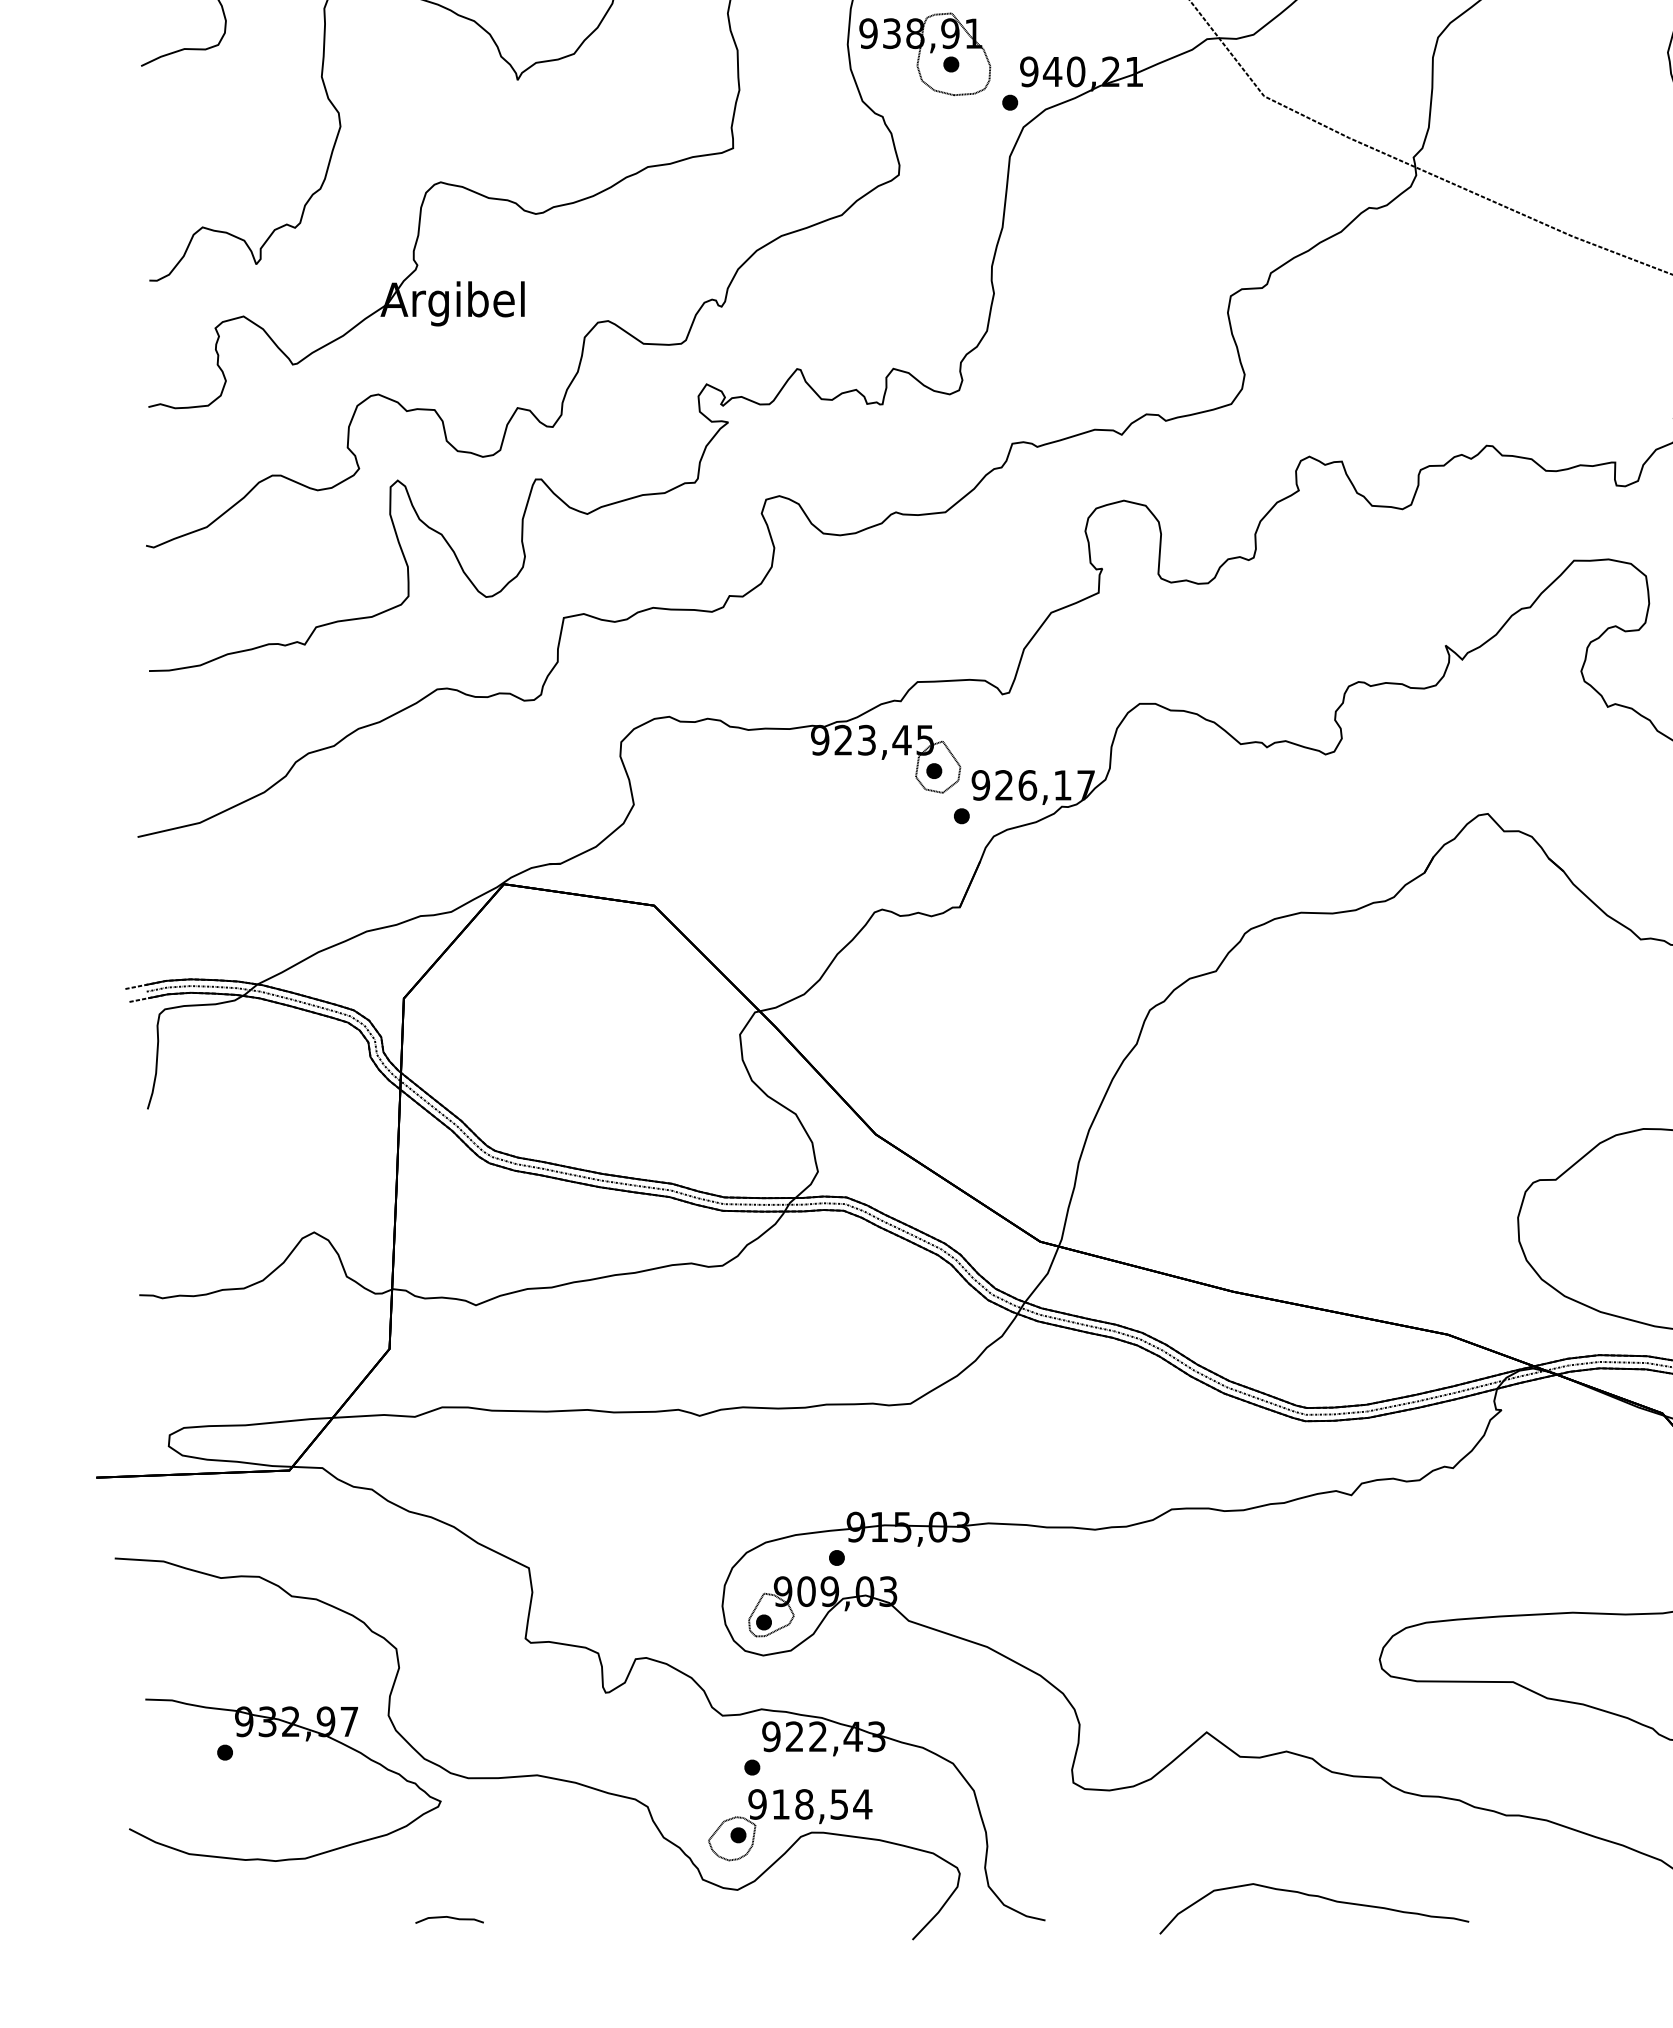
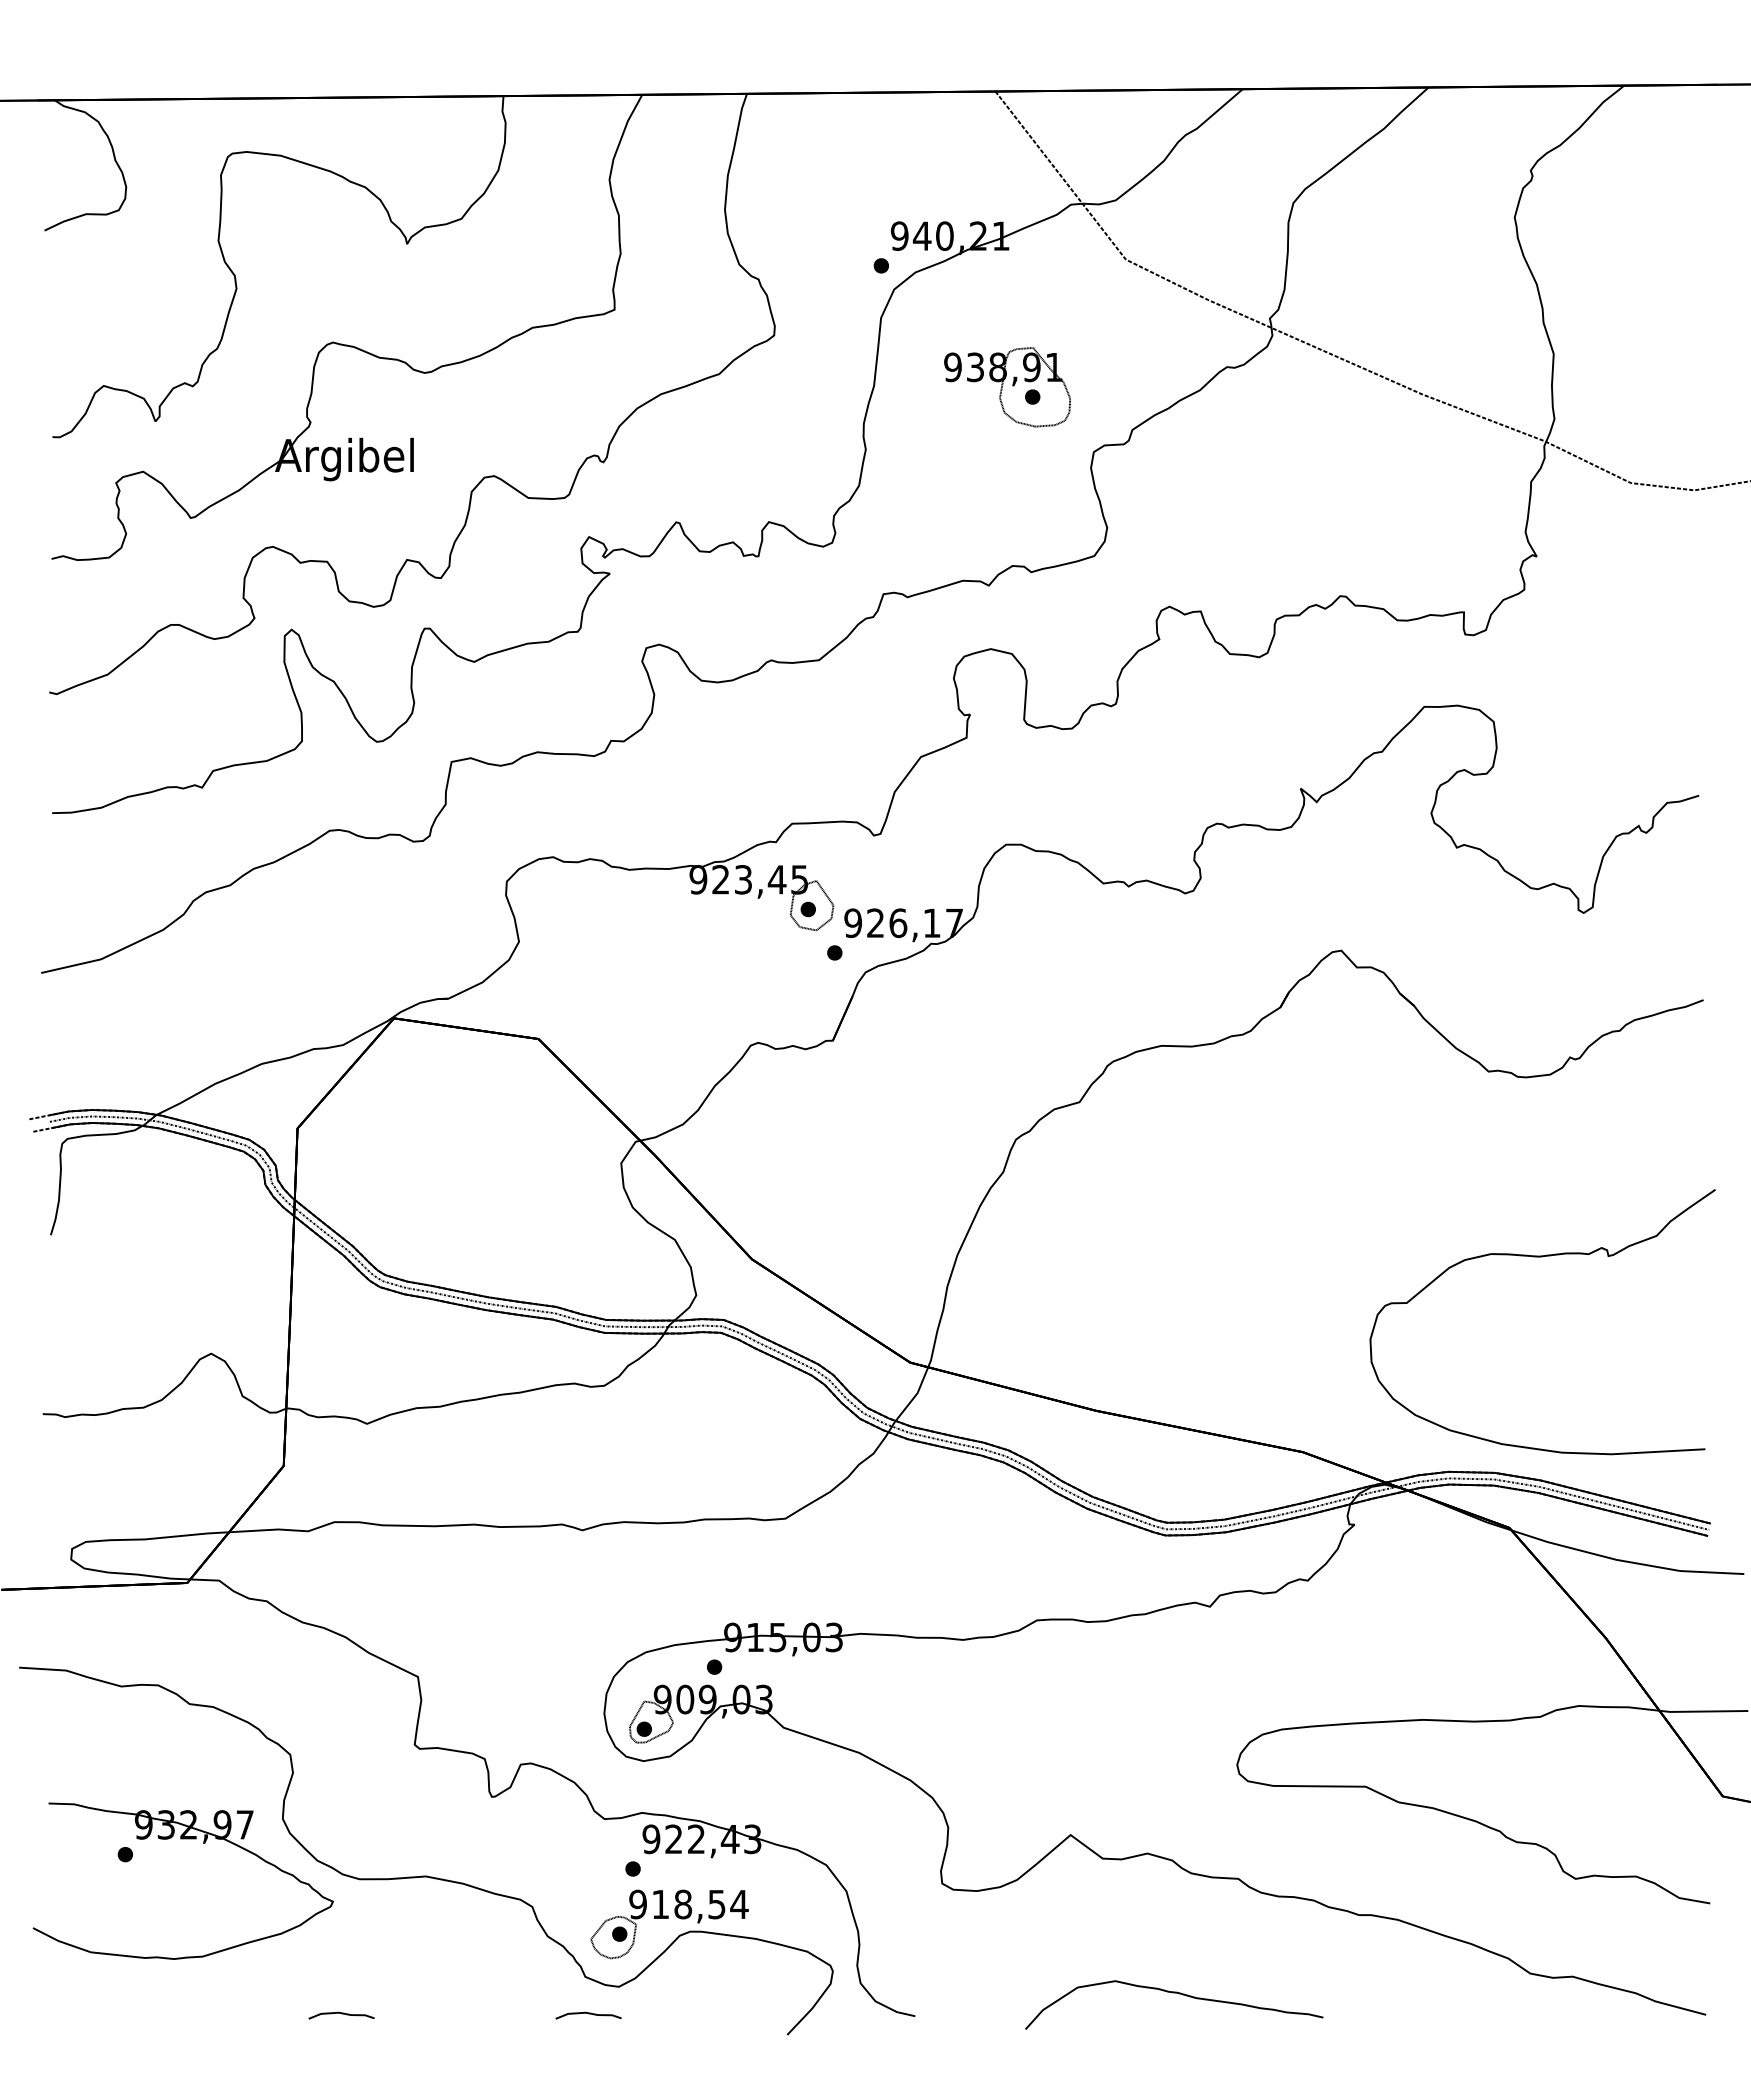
part: (925, 54) -> (1007, 387), moved
curve: (706, 1918) -> (588, 2014), added

